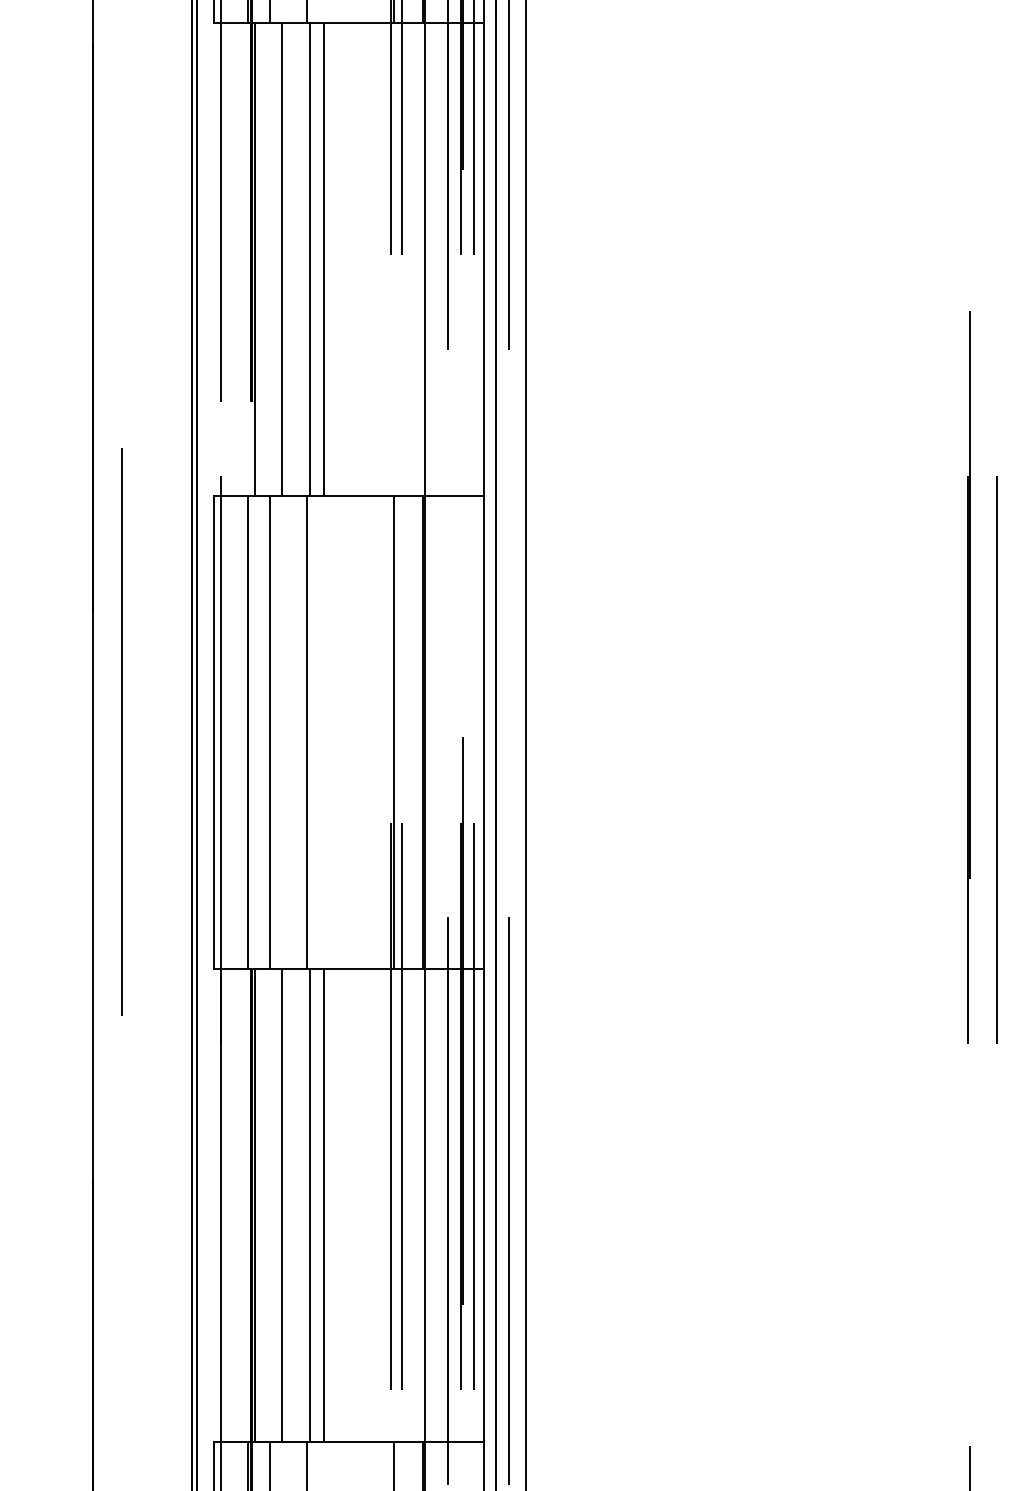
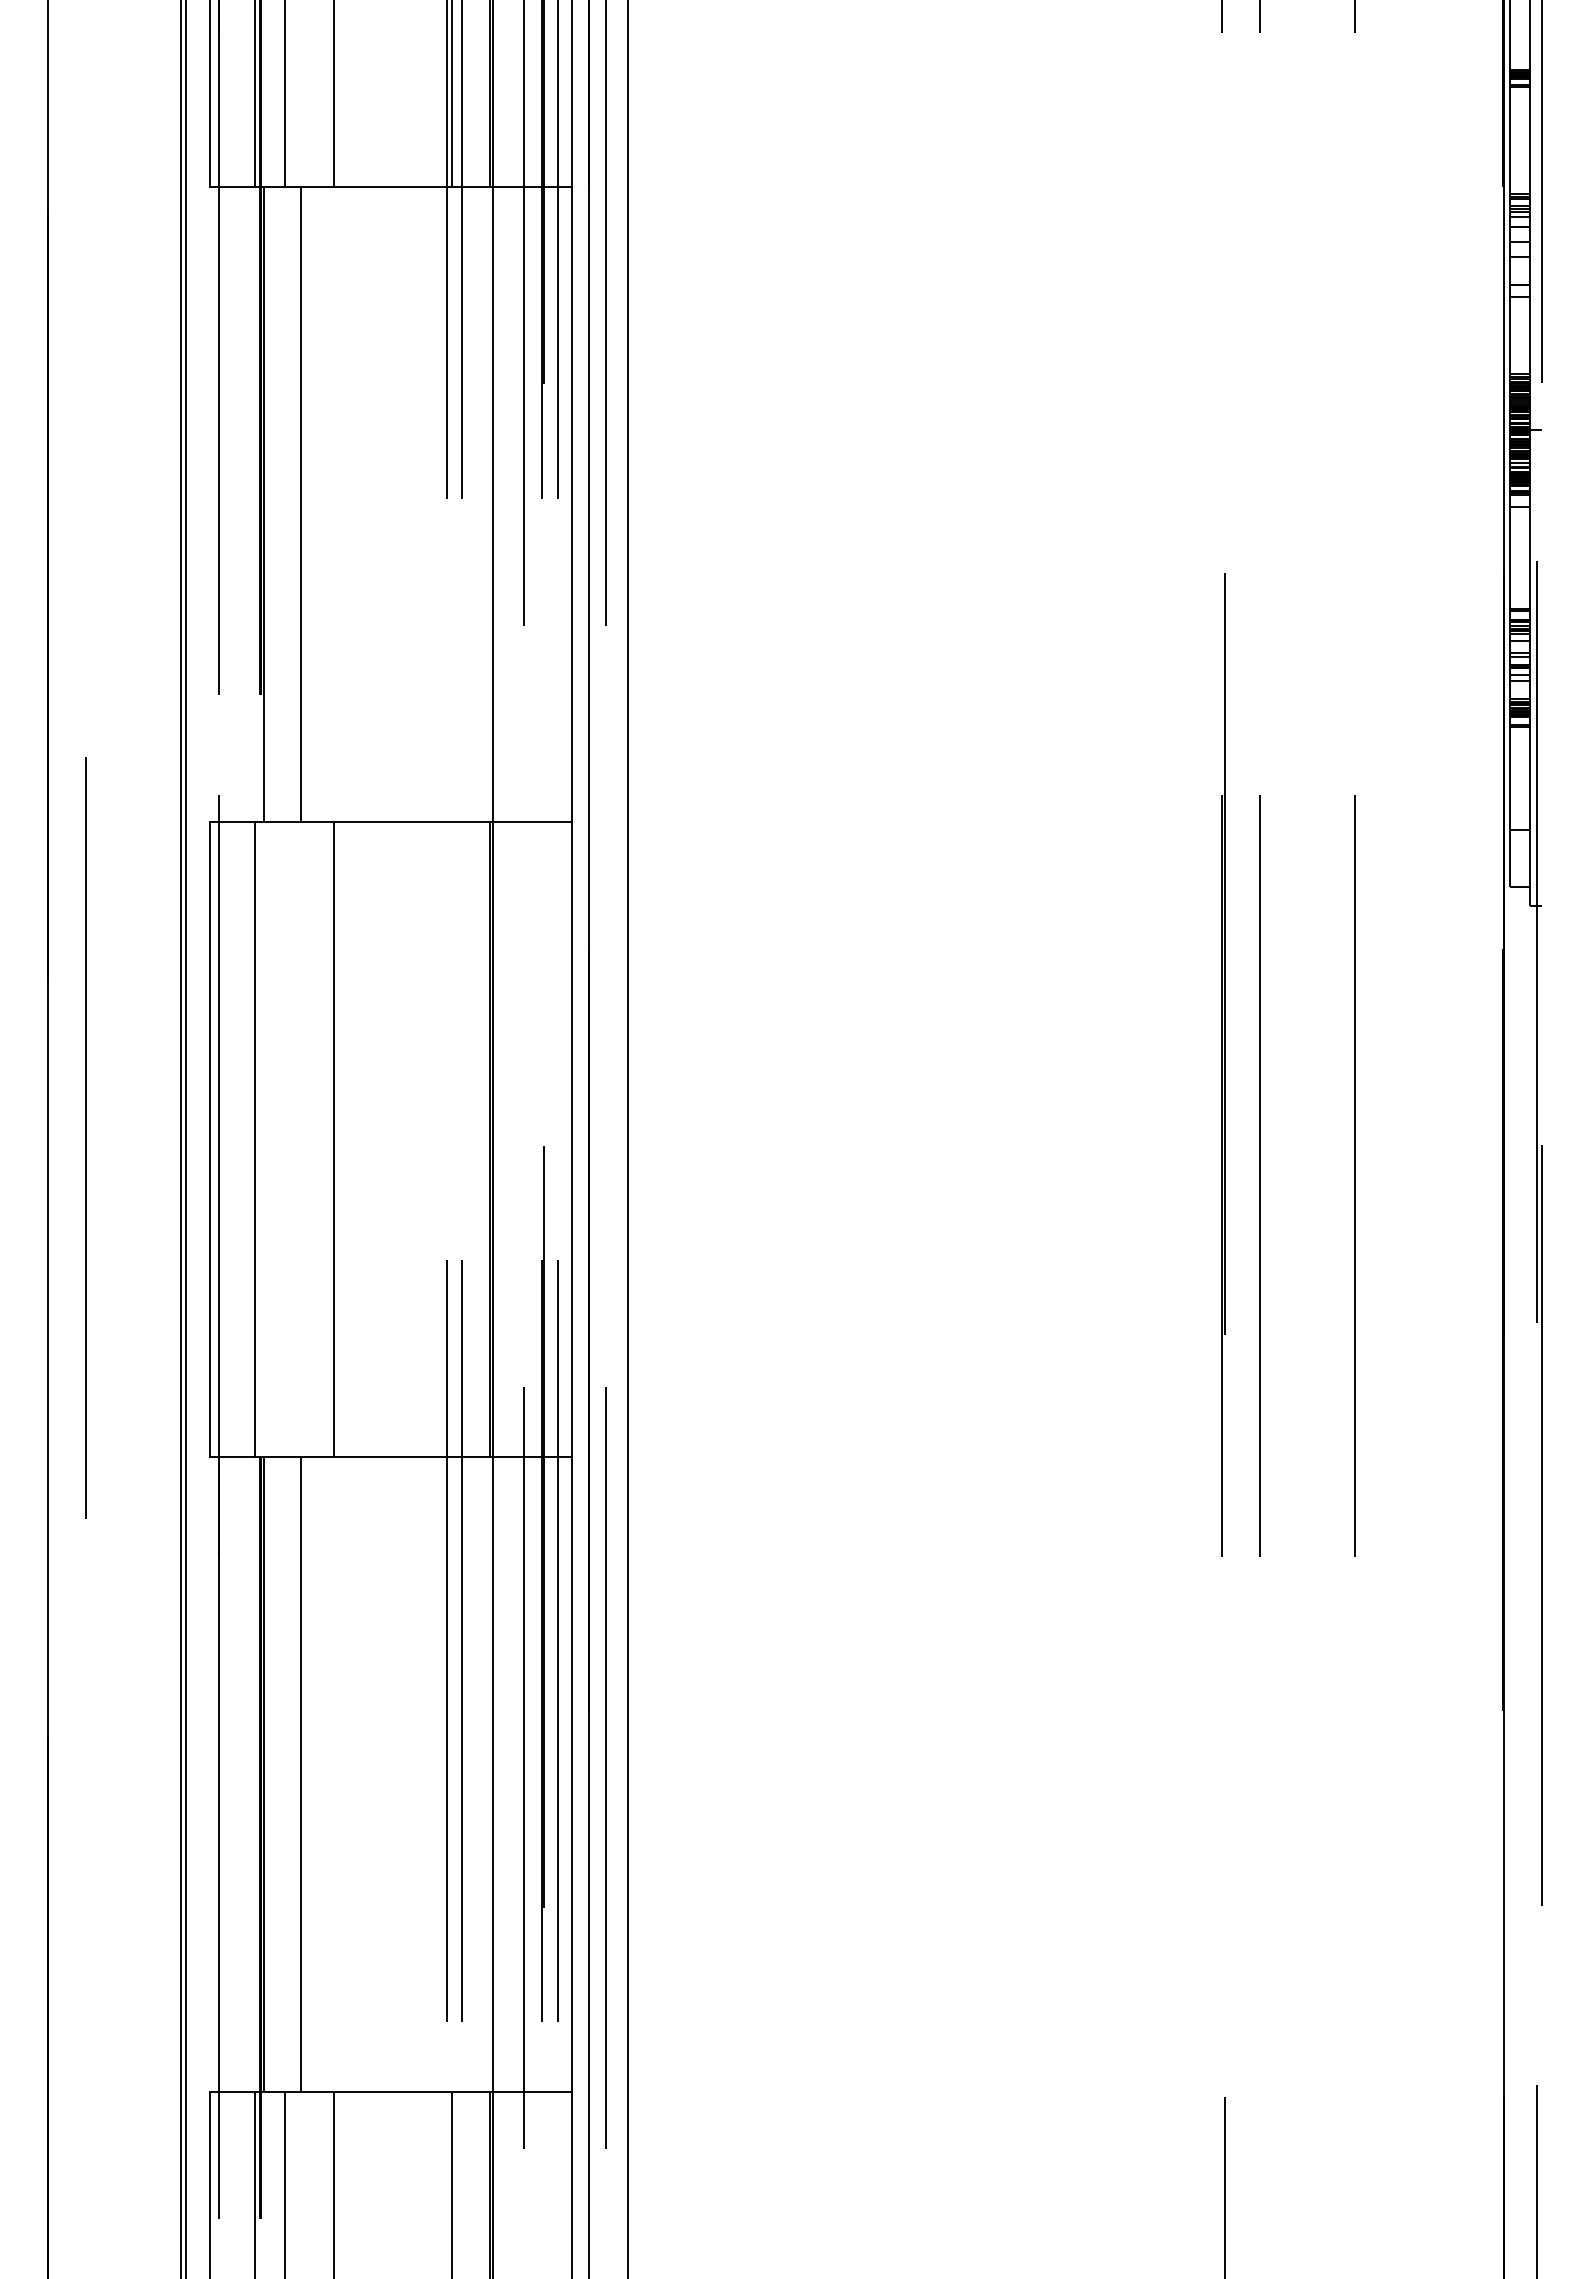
line: (309, 259) -> (338, 504), removed
line: (324, 259) -> (357, 504), removed
line: (269, 732) -> (284, 1139), removed
line: (394, 732) -> (451, 1139), removed
line: (309, 1205) -> (338, 1774), removed
line: (324, 1205) -> (357, 1774), removed

